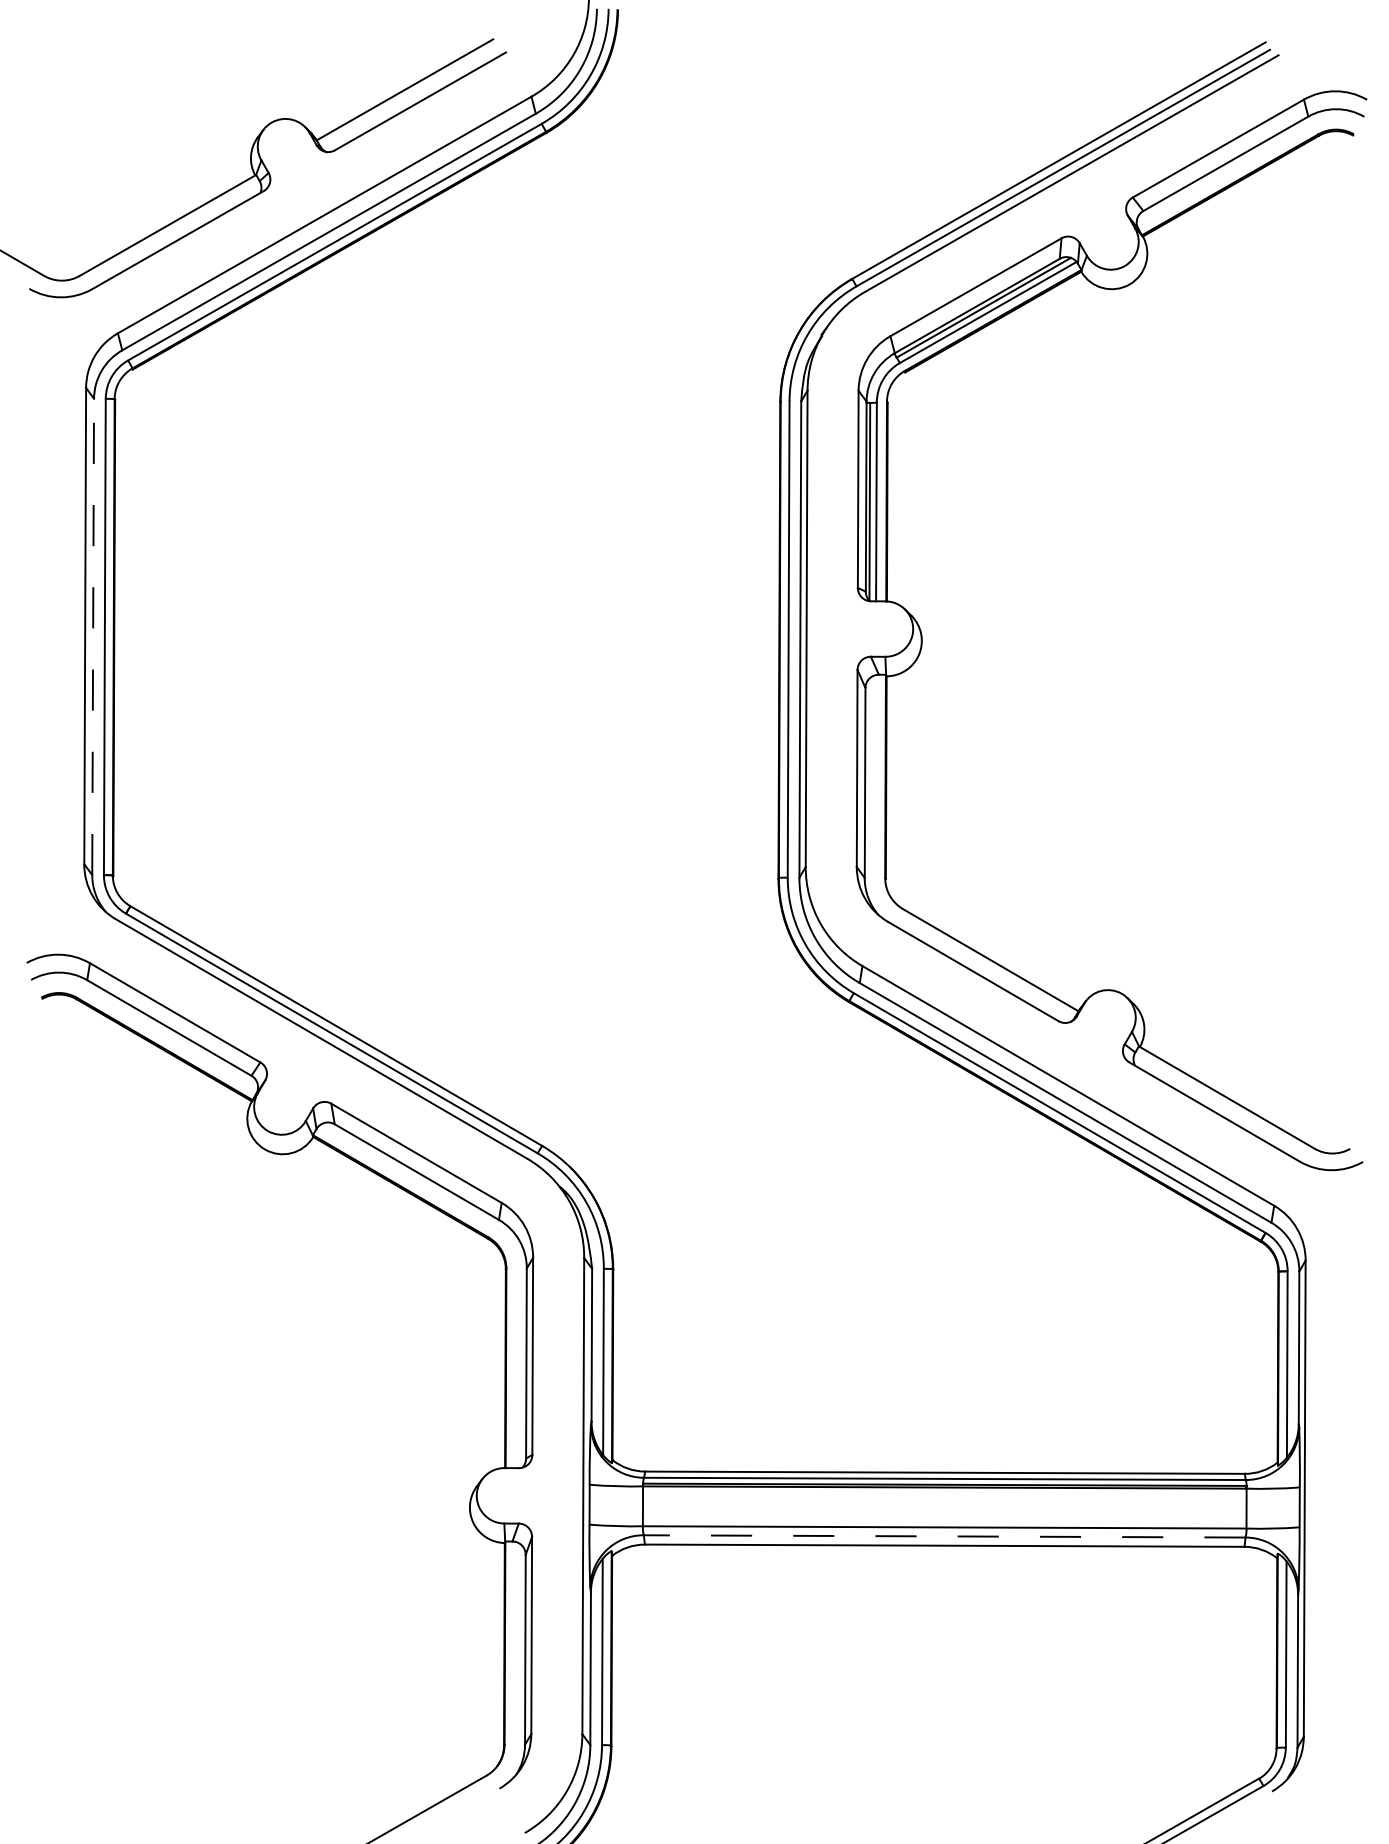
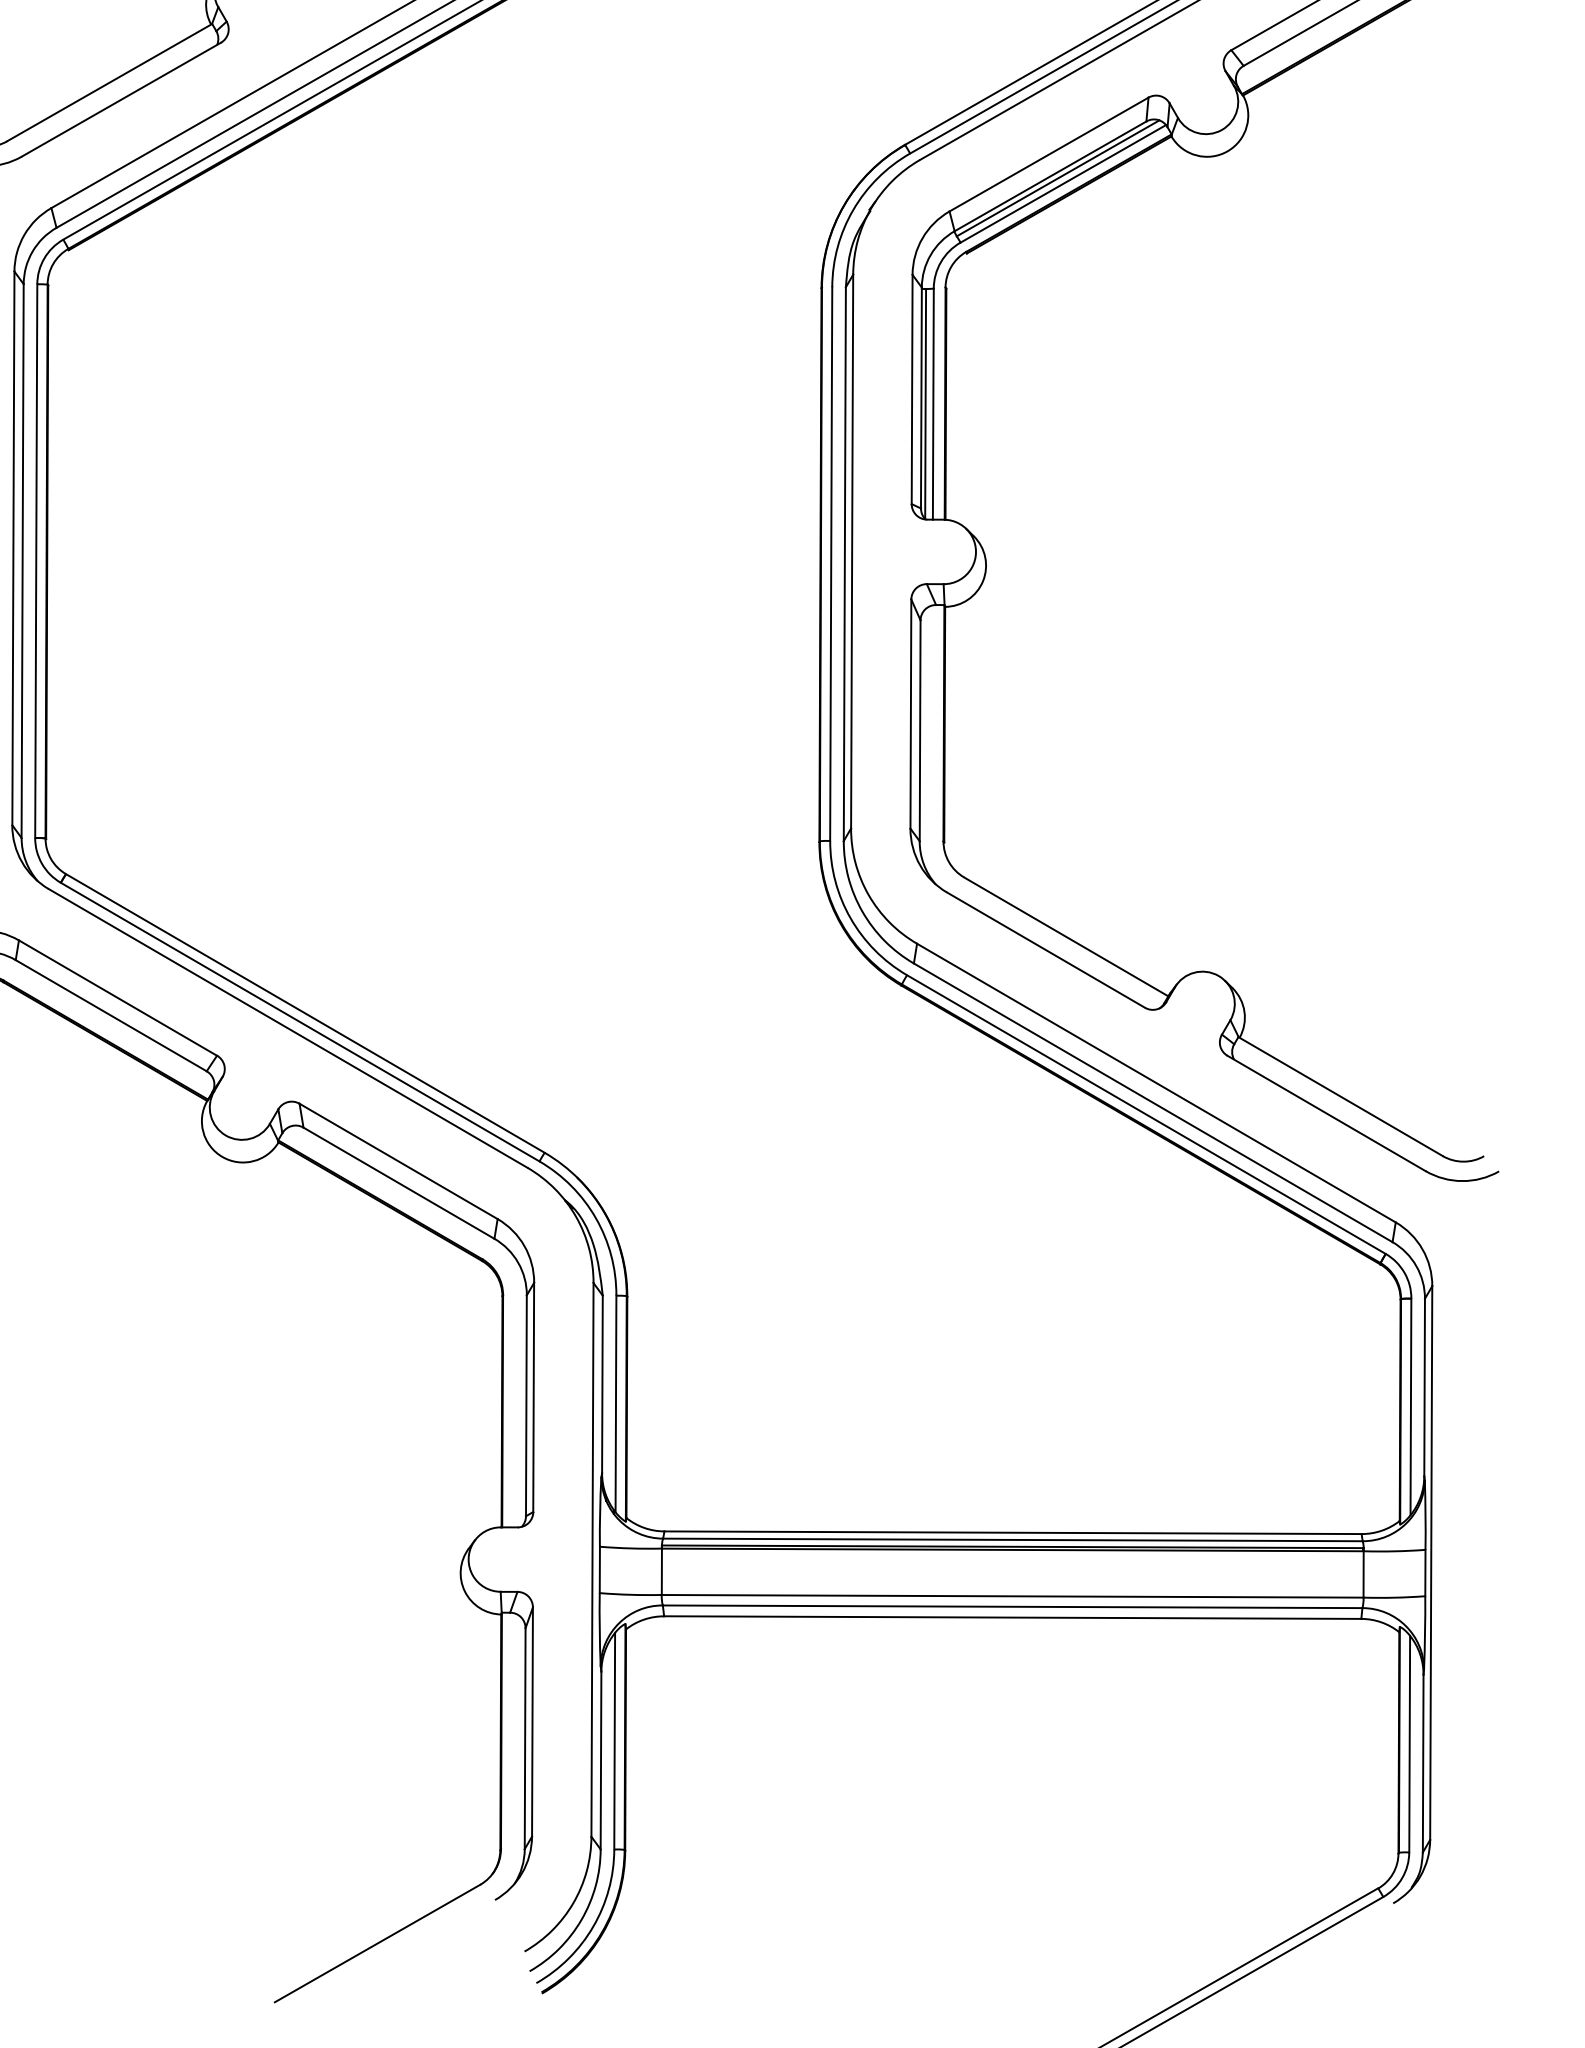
line: (93, 636) -> (23, 560), dashed -> solid
line: (944, 1536) -> (1012, 1606), dashed -> solid

